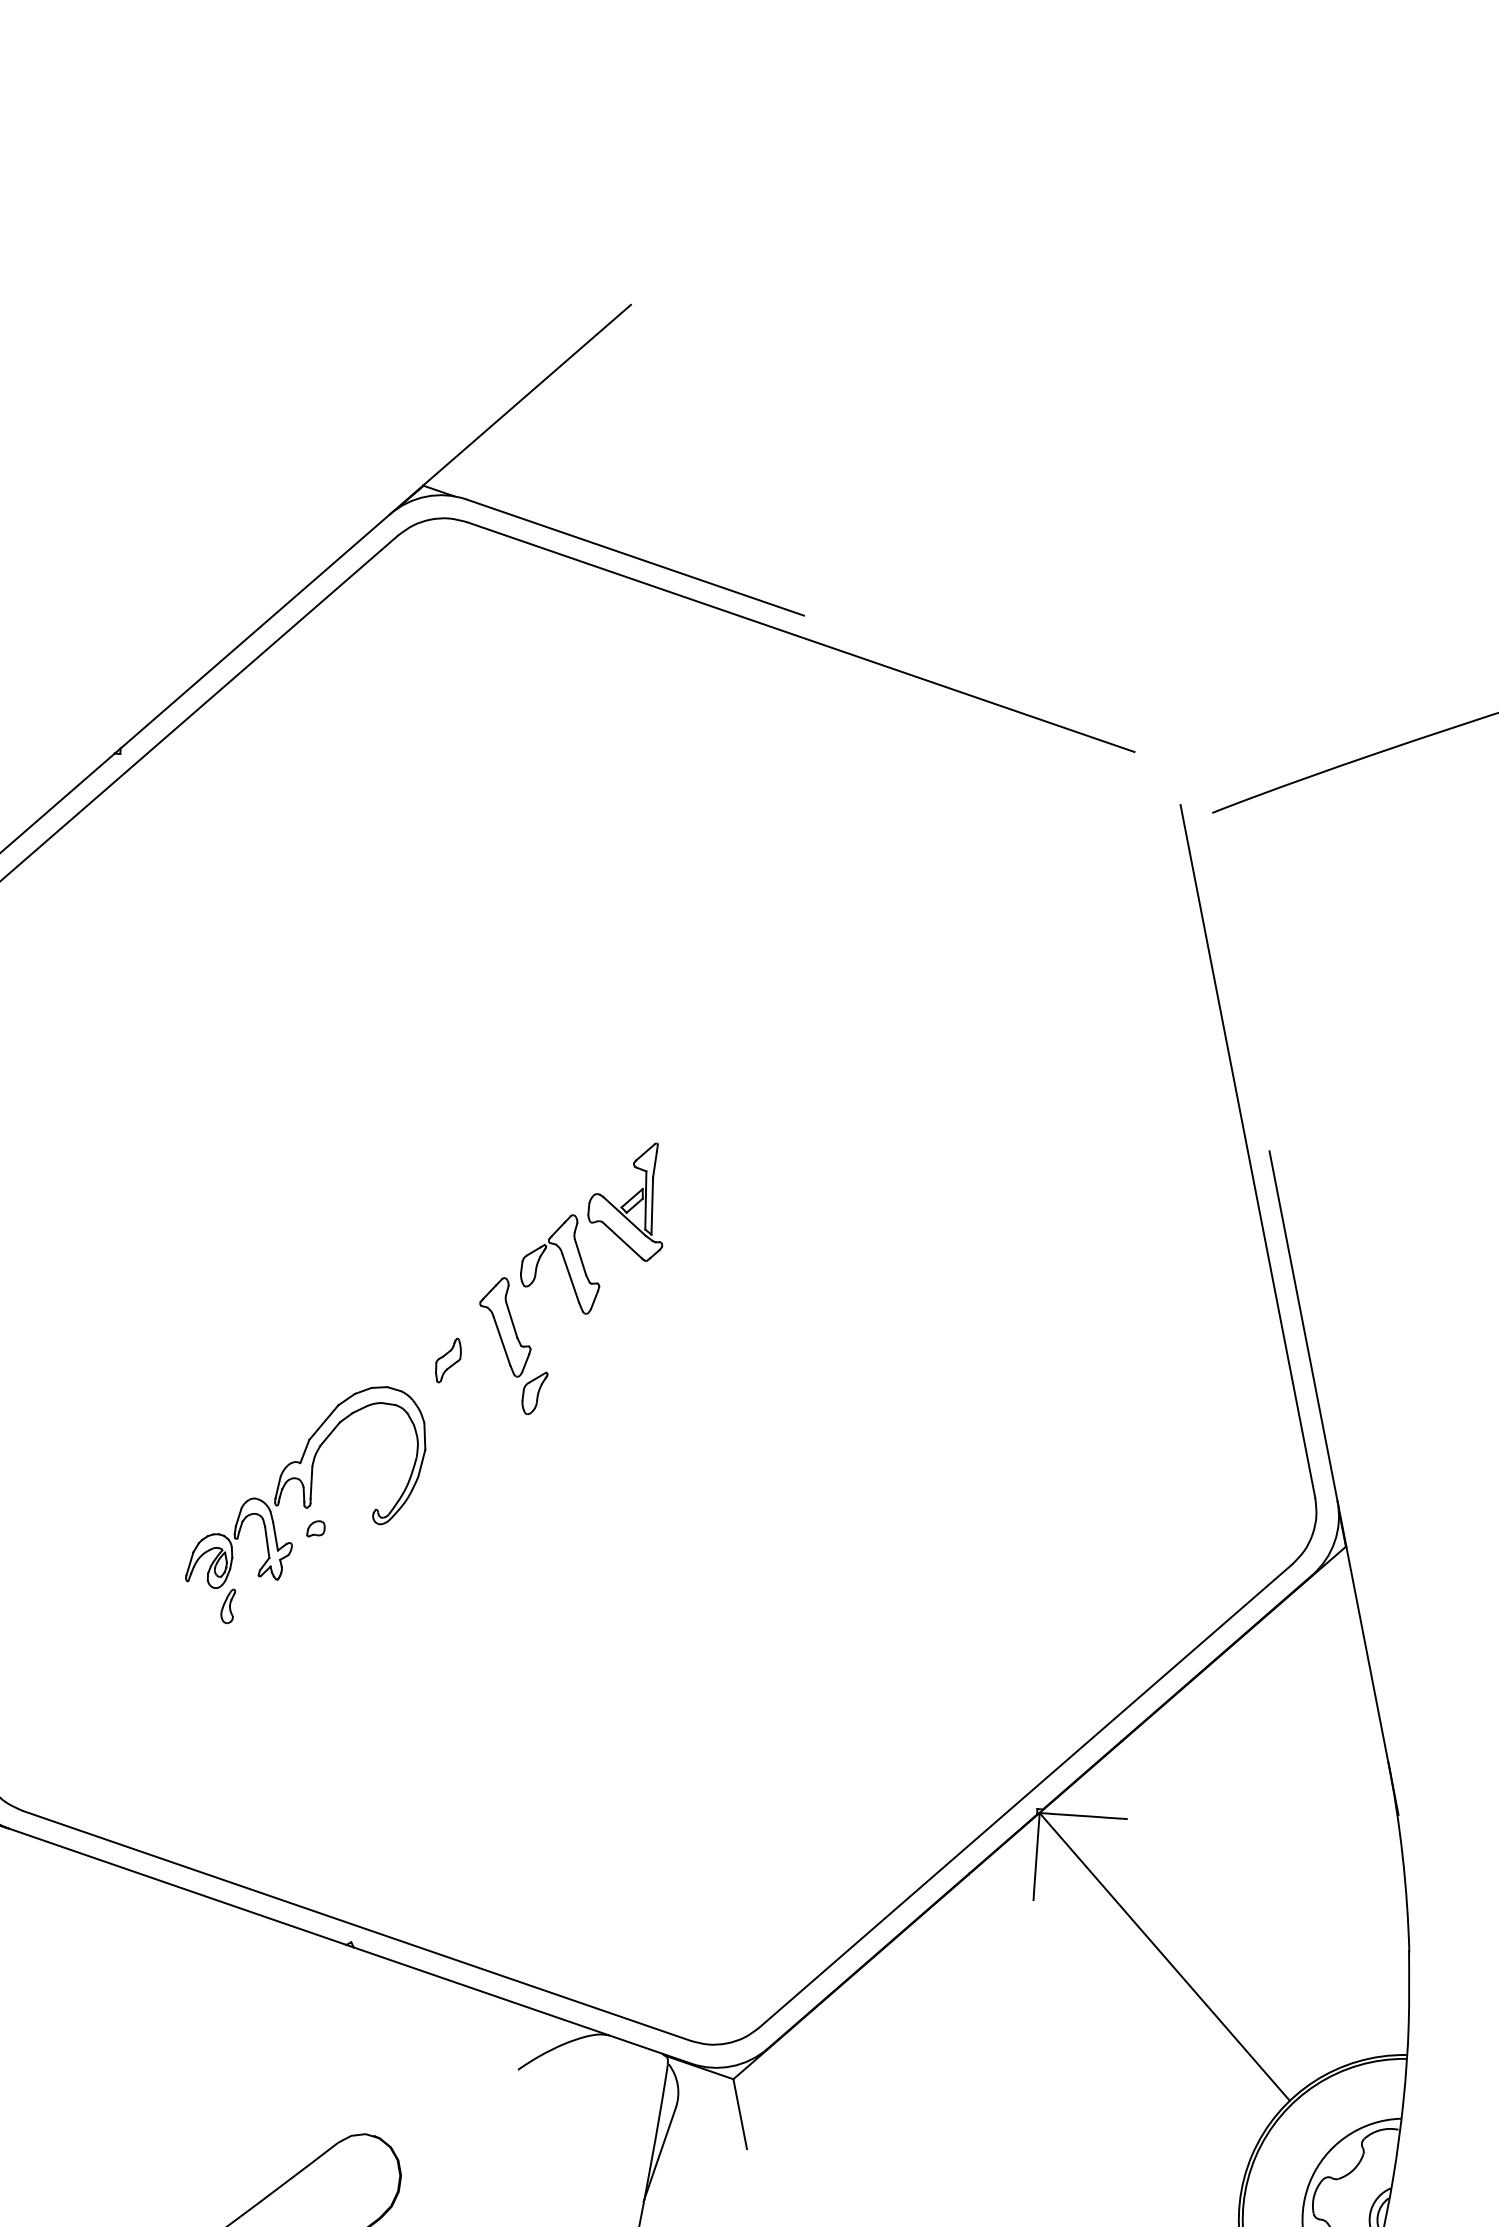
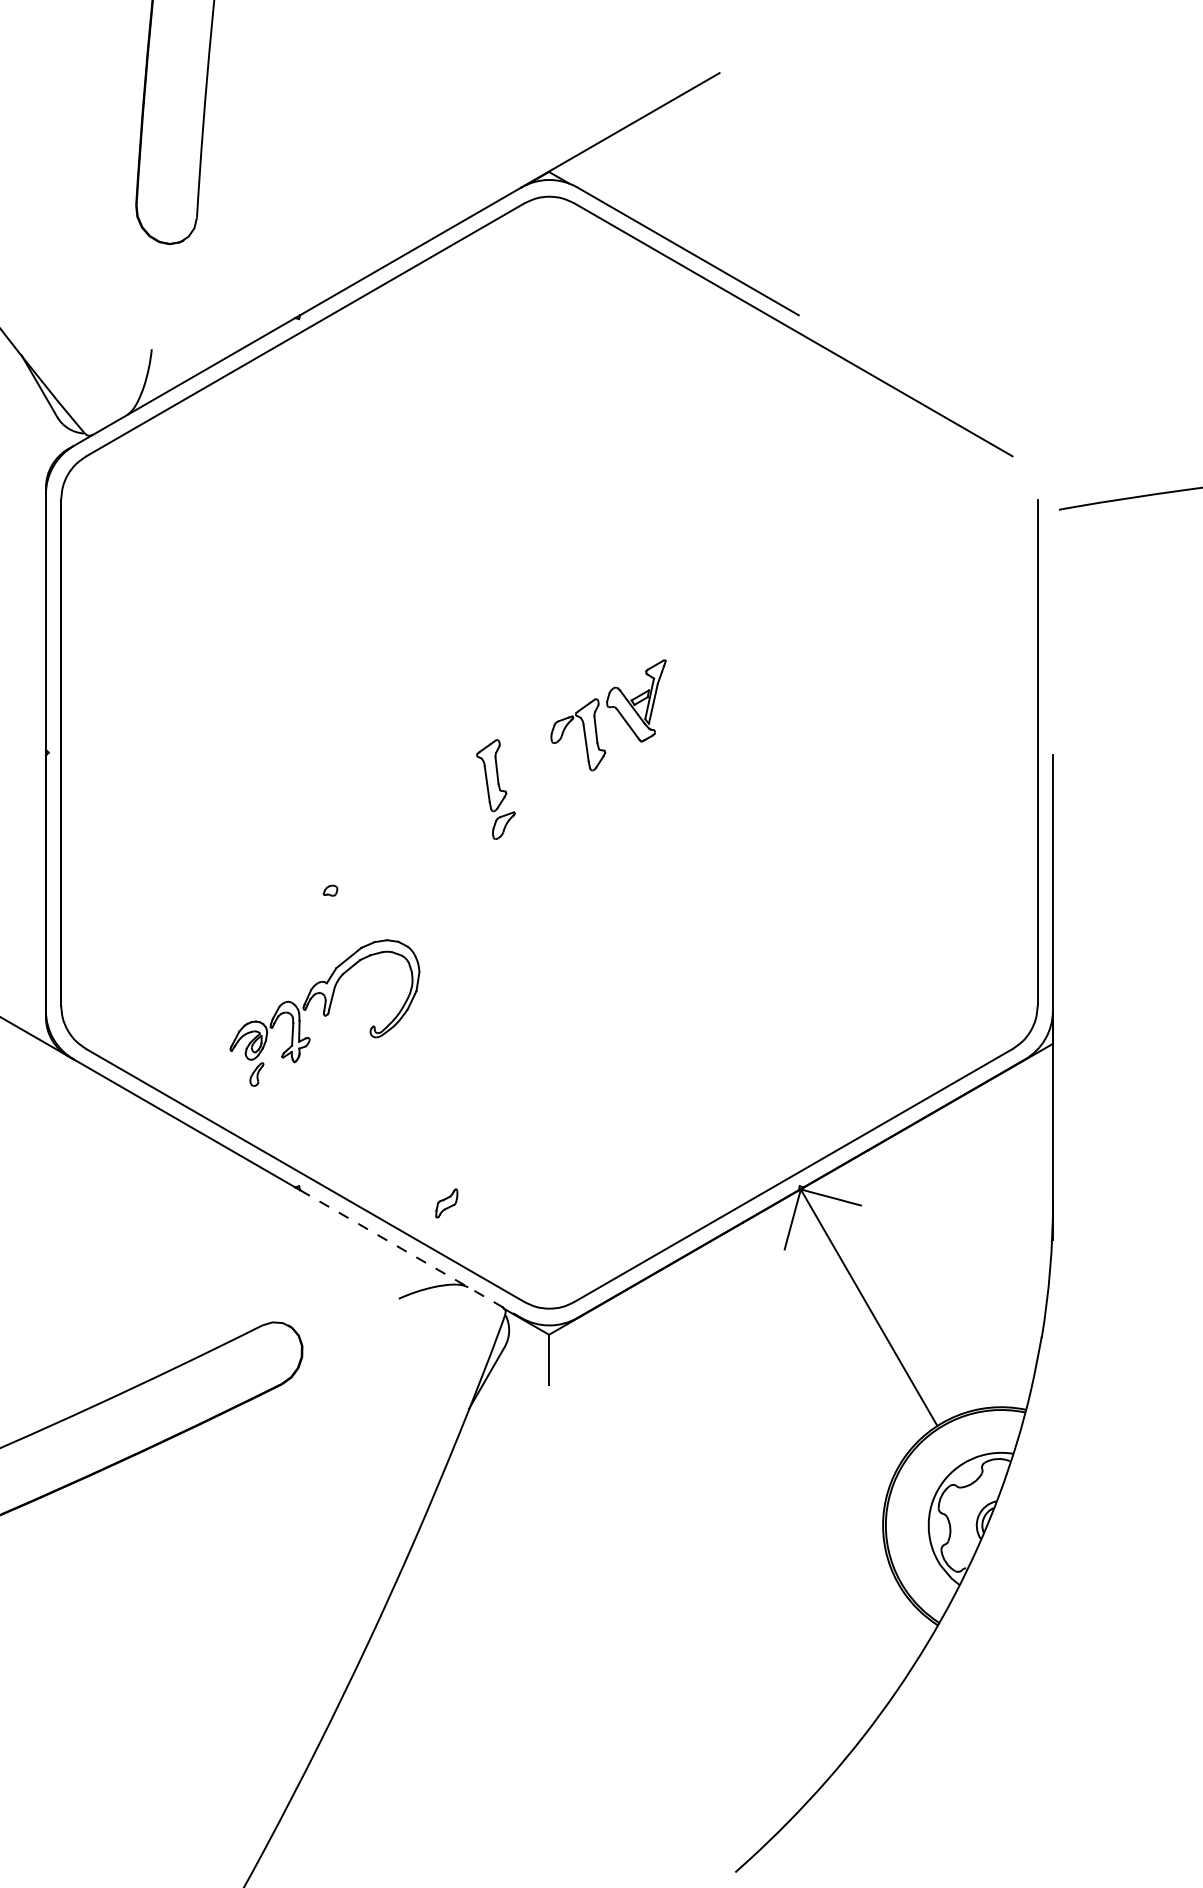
part: (593, 1224) -> (609, 708), moved
part: (447, 1360) -> (446, 1203), moved
part: (304, 1503) -> (324, 1012), moved
line: (522, 2006) -> (410, 1254), solid -> dashed

